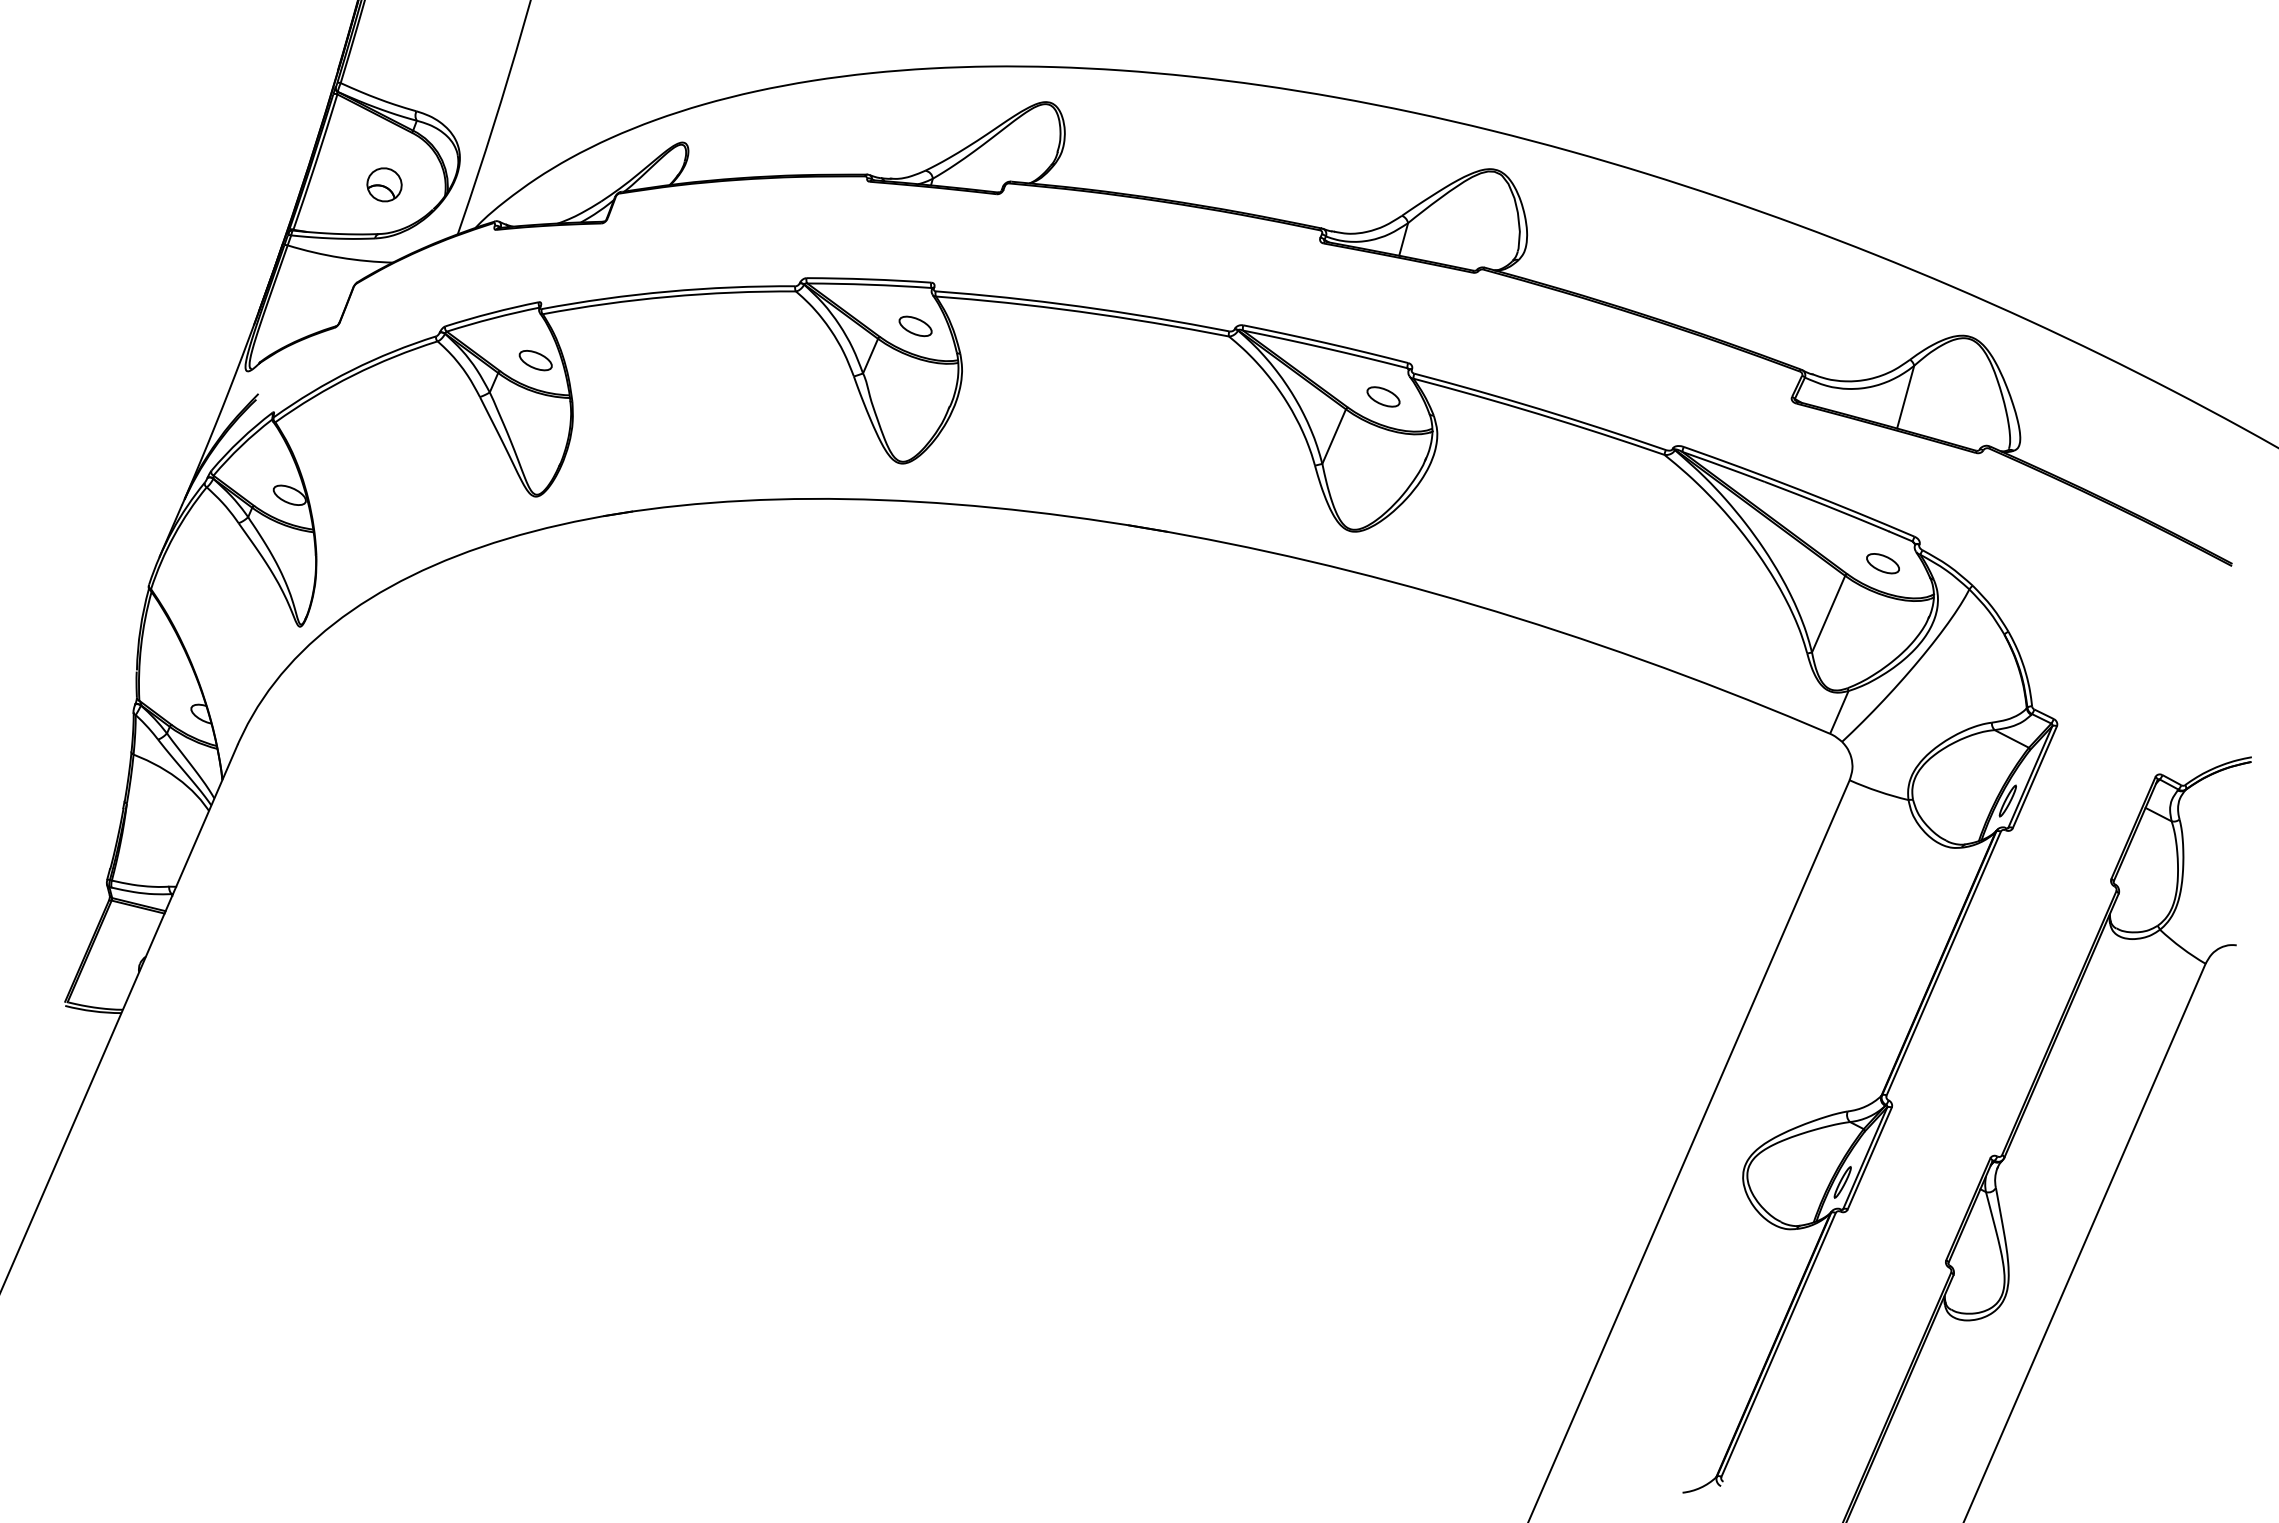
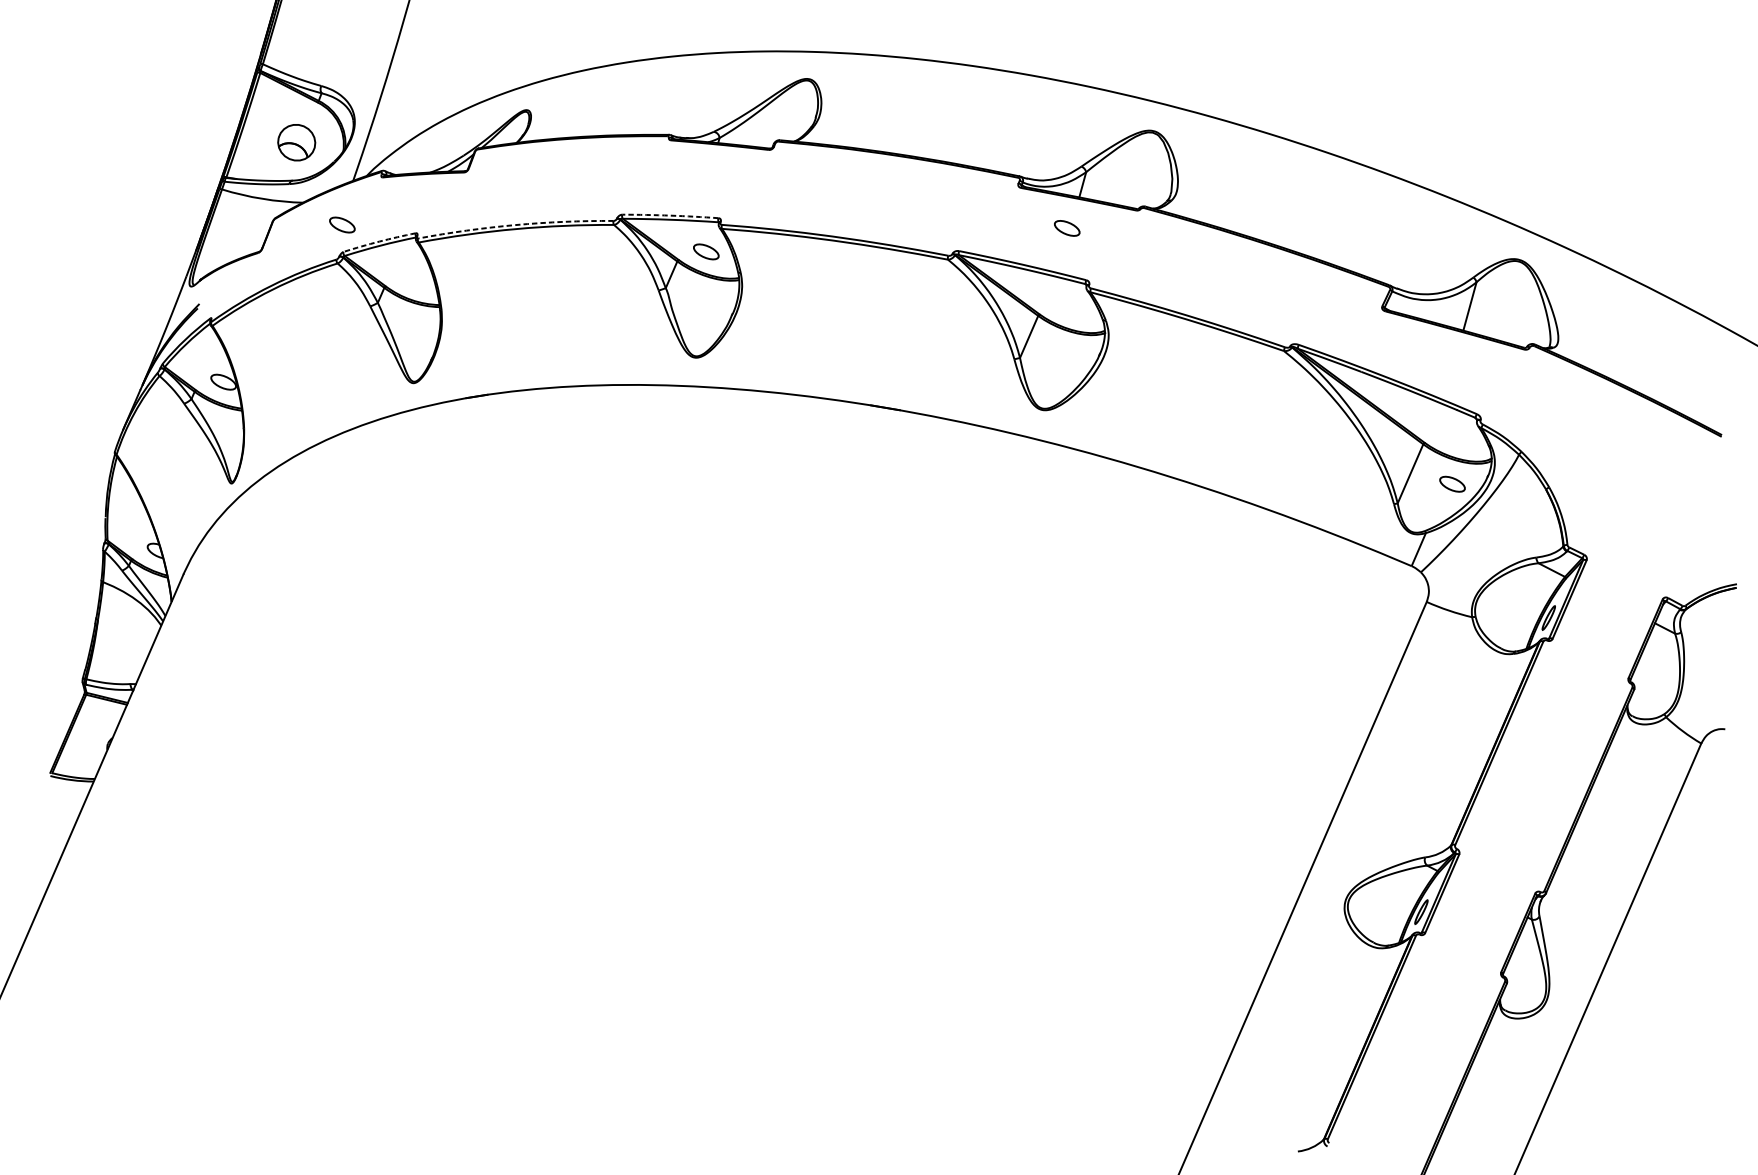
part: (384, 184) -> (296, 142), size x1.4
arc: (869, 279) -> (670, 215), solid -> dashed
arc: (668, 291) -> (515, 224), solid -> dashed
arc: (491, 313) -> (379, 241), solid -> dashed
part: (535, 360) -> (342, 224), moved
part: (1383, 396) -> (1067, 228), moved
part: (1882, 563) -> (1452, 484), moved

